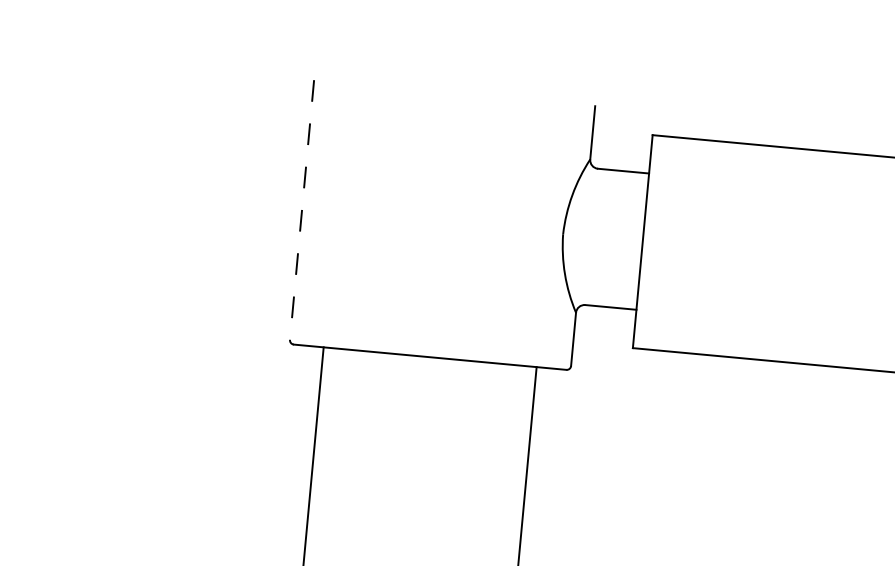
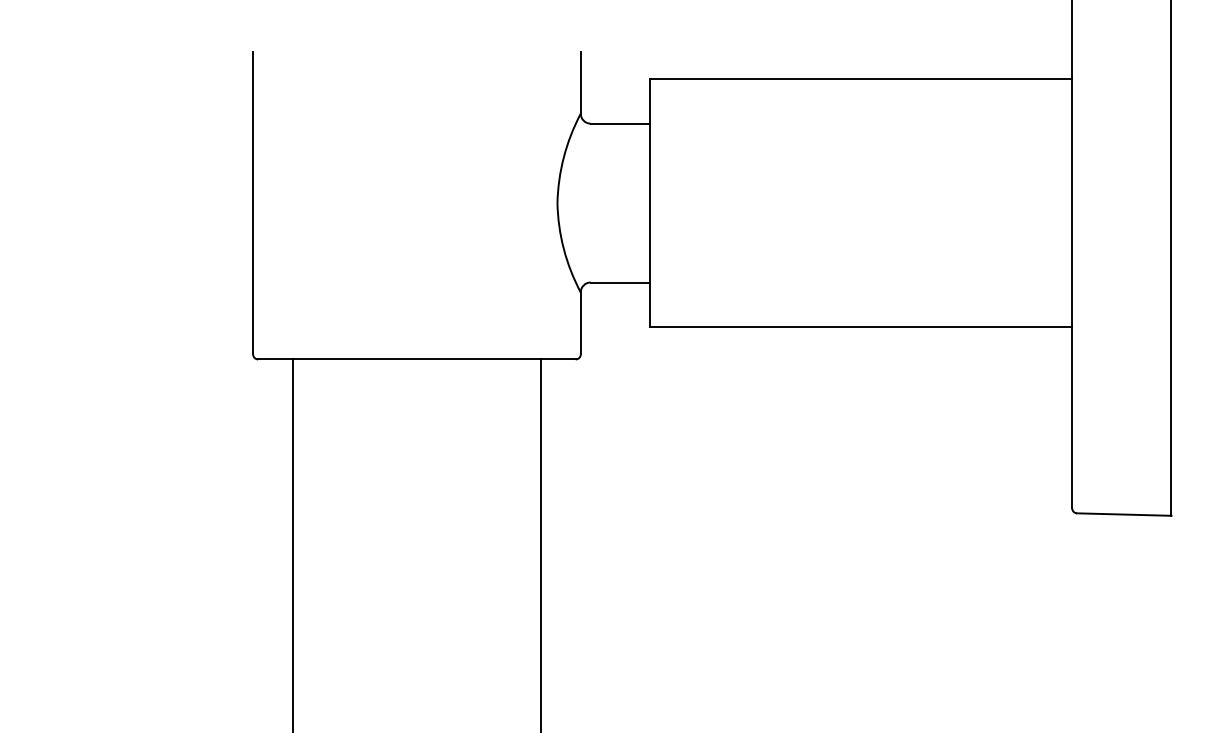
line: (302, 210) -> (253, 203), dashed -> solid

